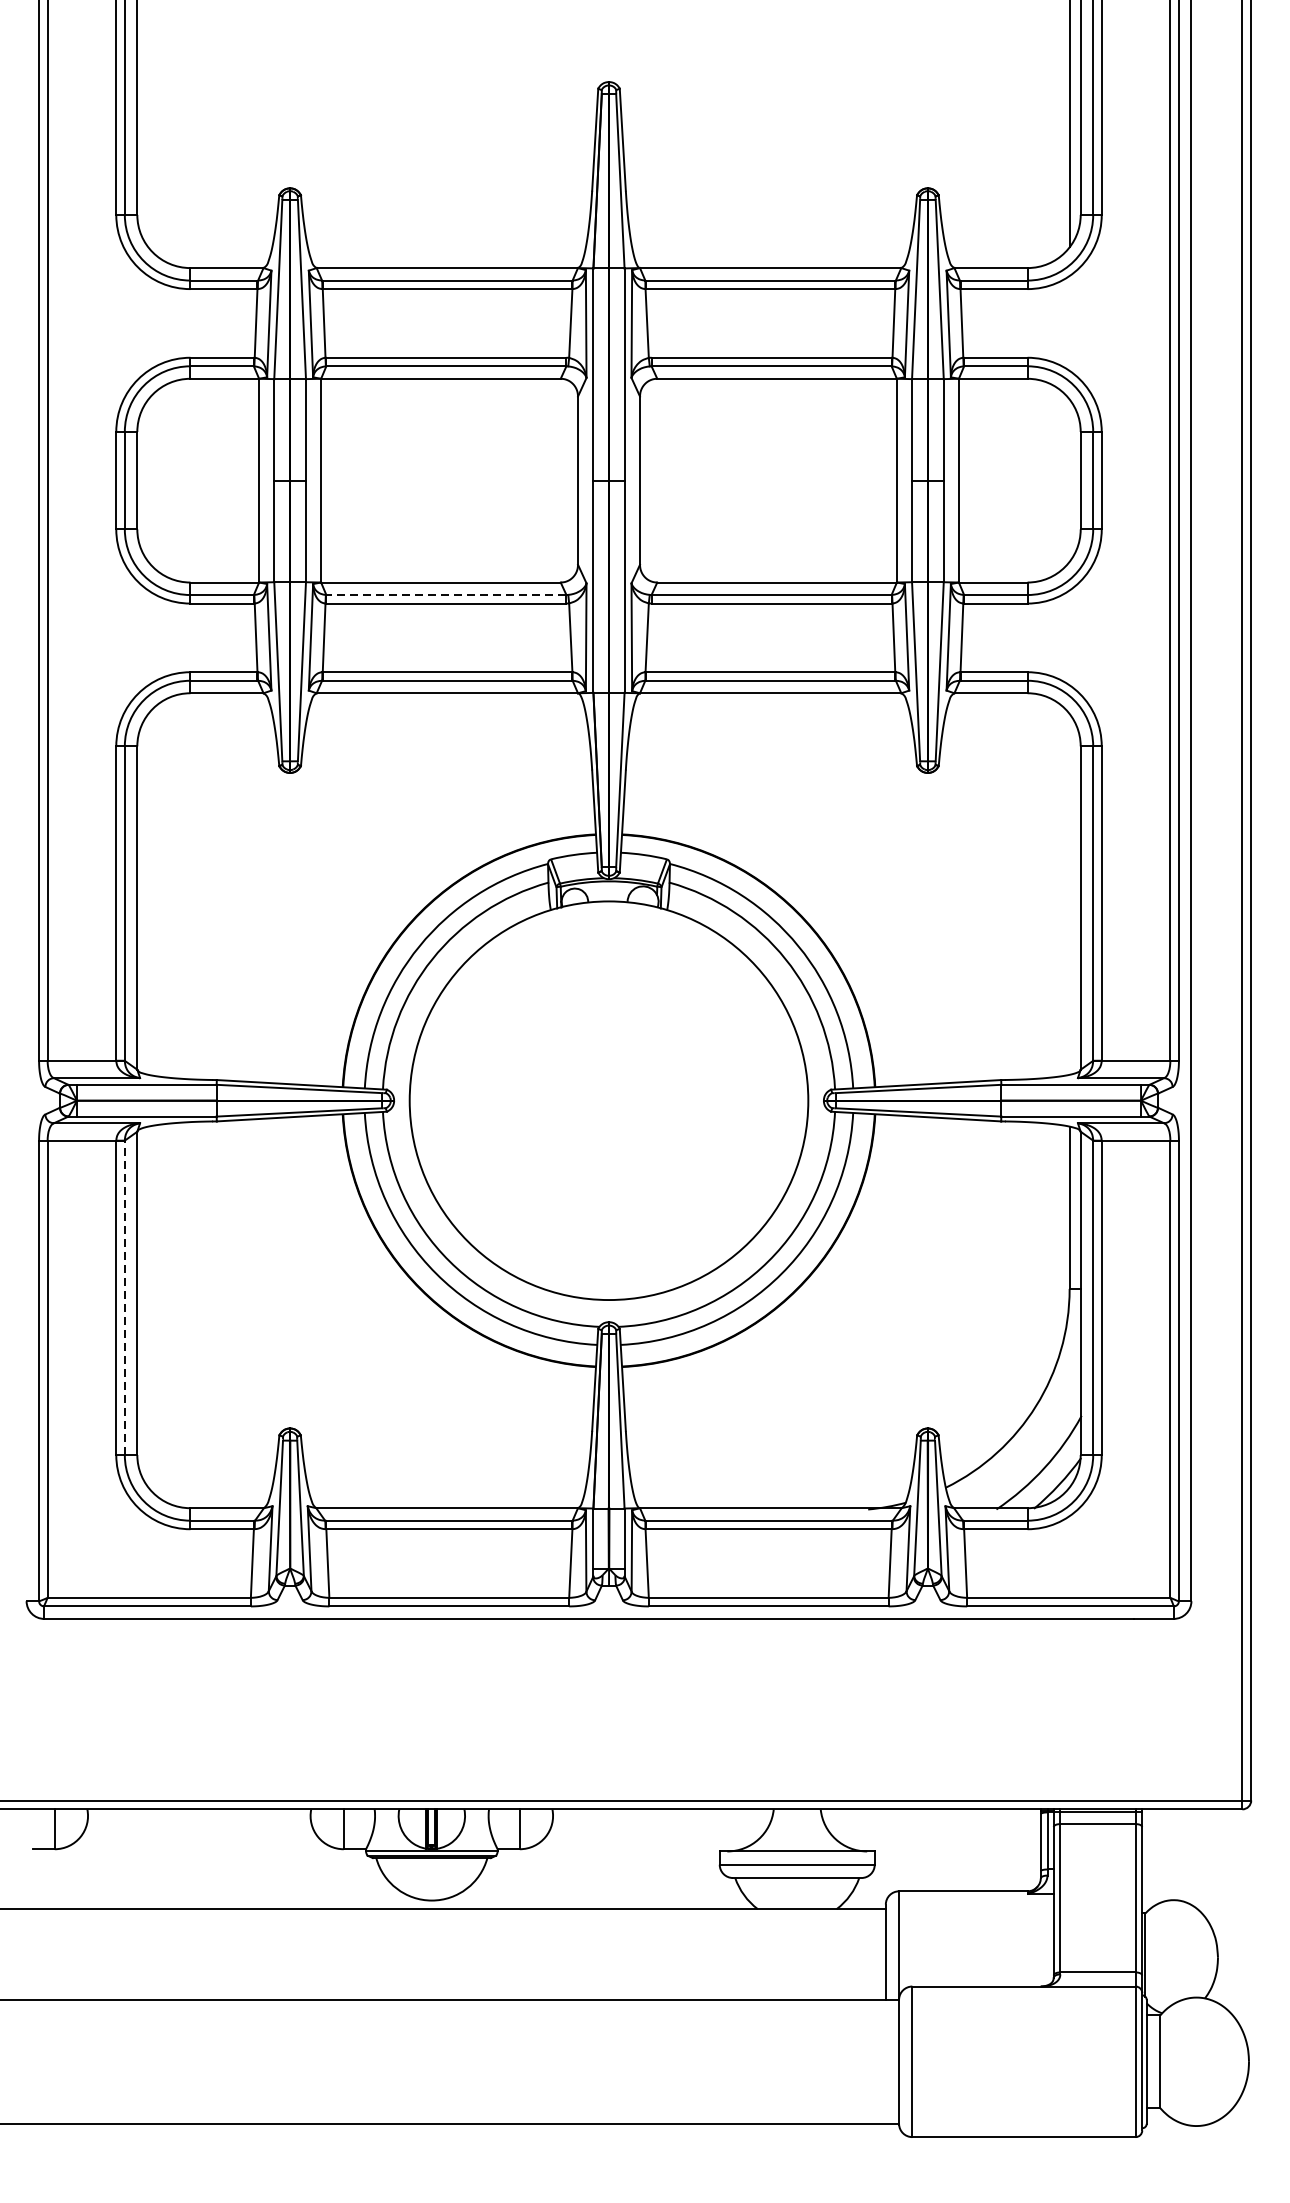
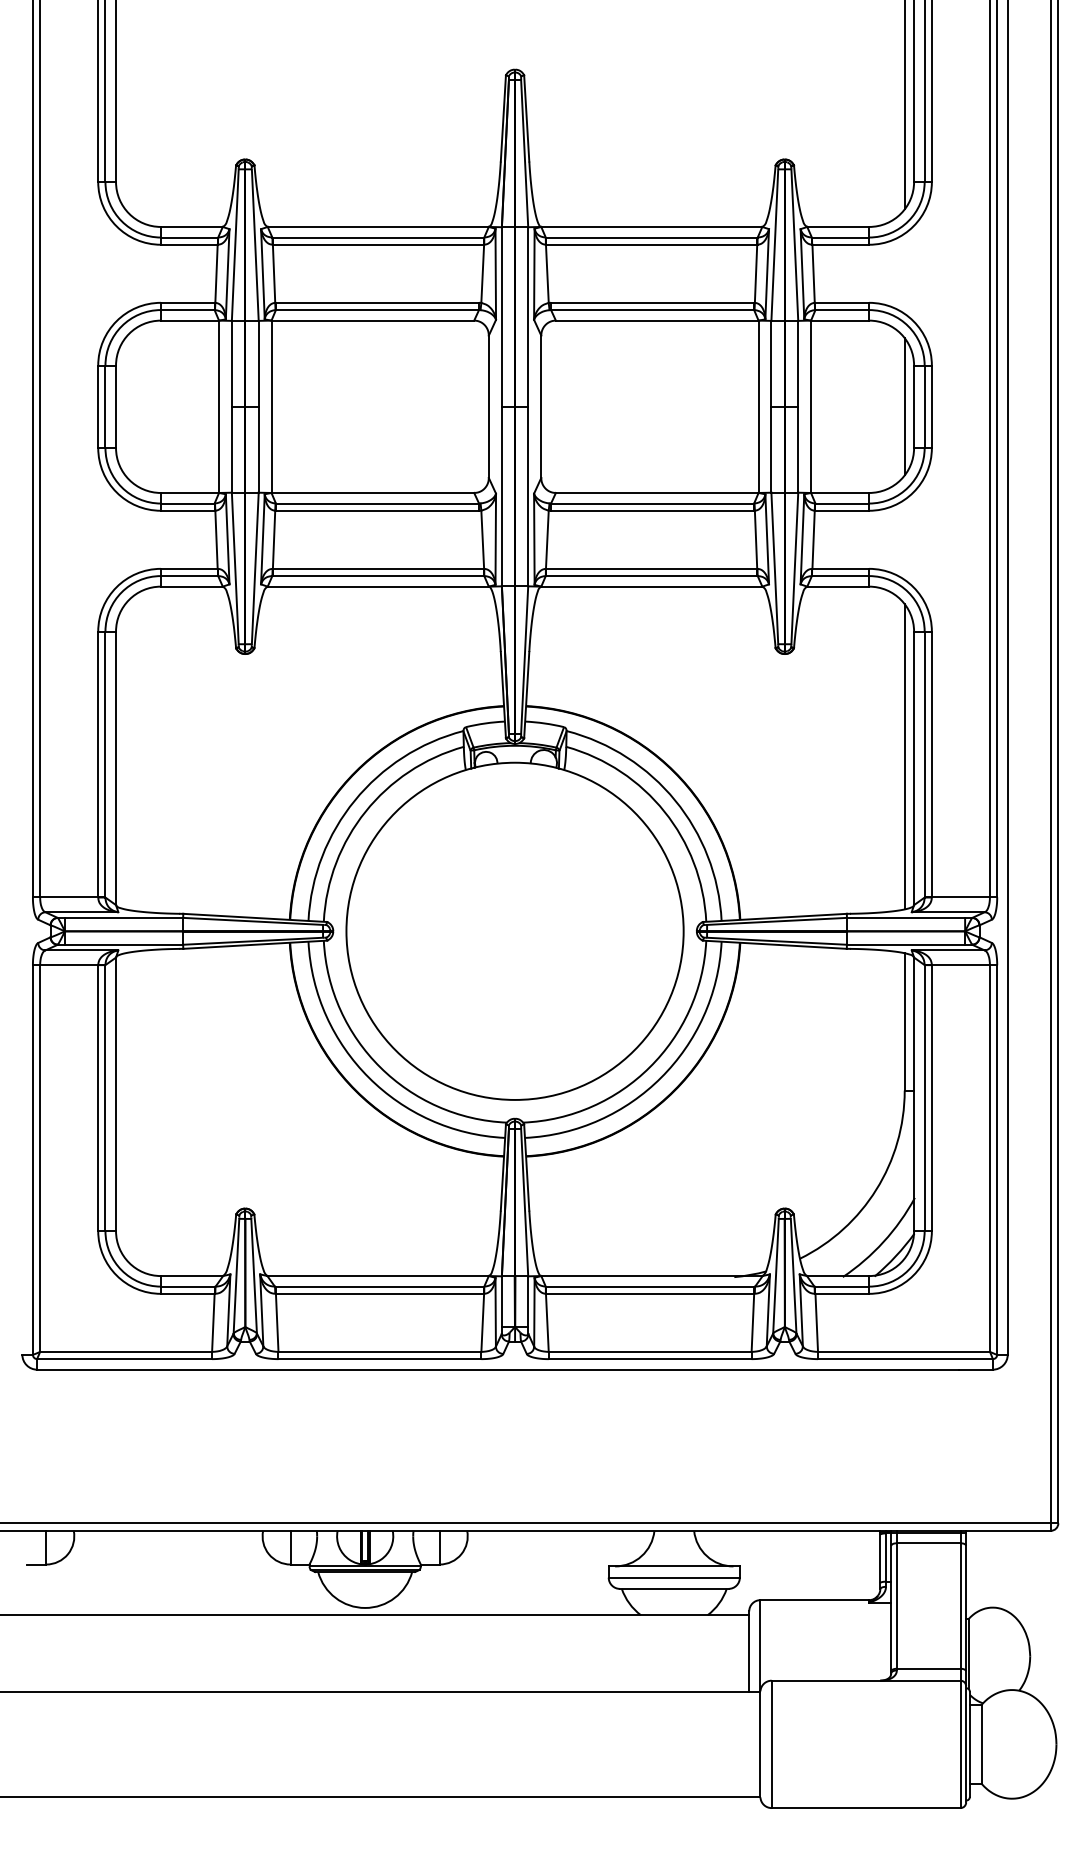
line: (1069, 480) -> (904, 406), added
line: (446, 594) -> (377, 503), dashed -> solid
line: (1069, 894) -> (904, 756), added
line: (124, 1298) -> (105, 1098), dashed -> solid

